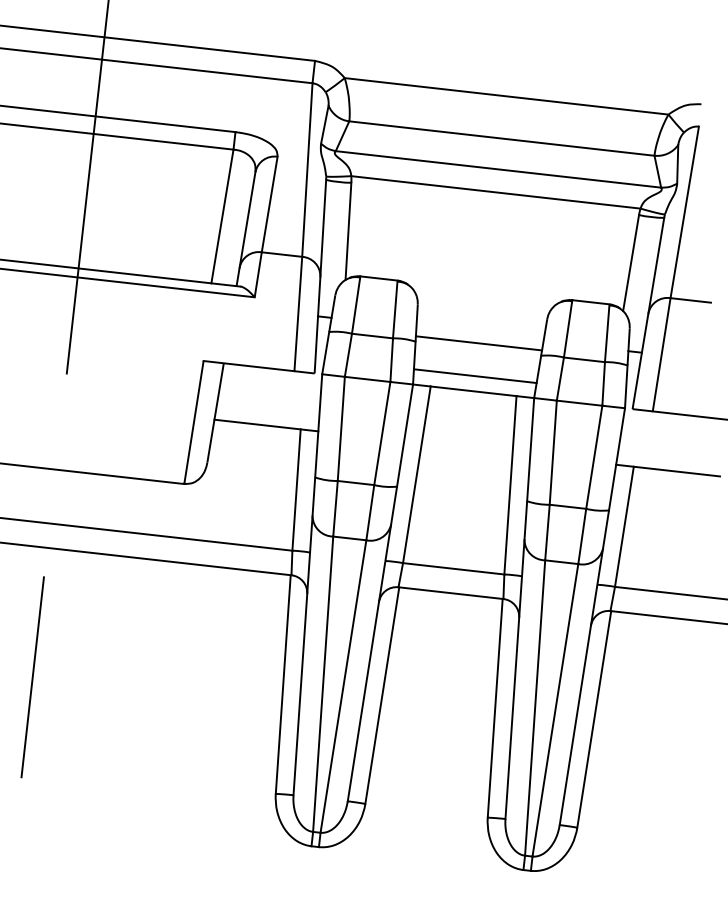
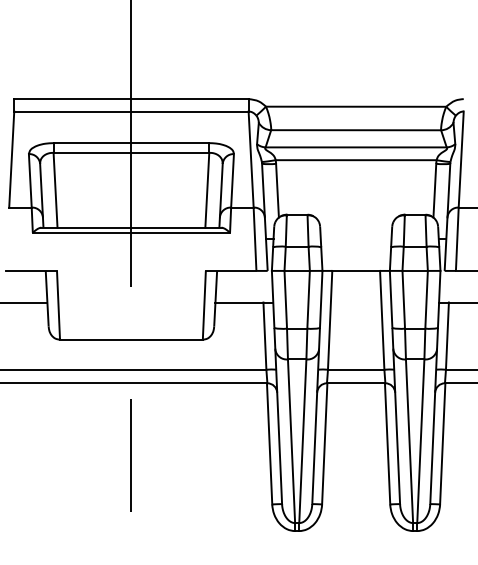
line: (479, 343) -> (356, 244), removed
line: (475, 376) -> (356, 262), removed

